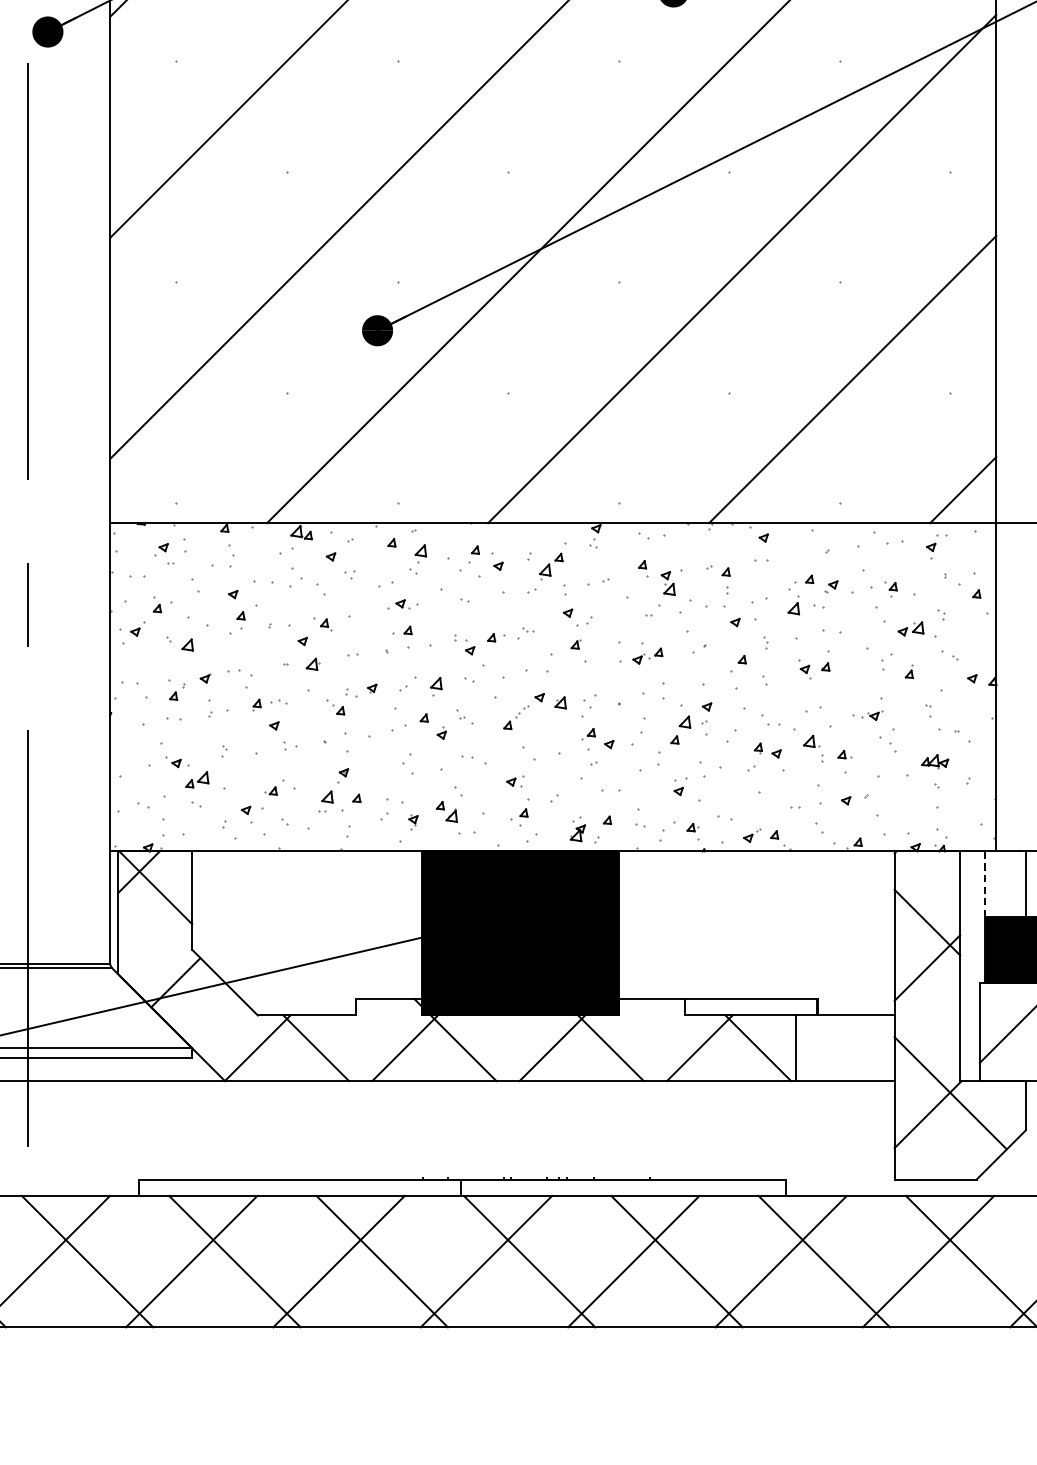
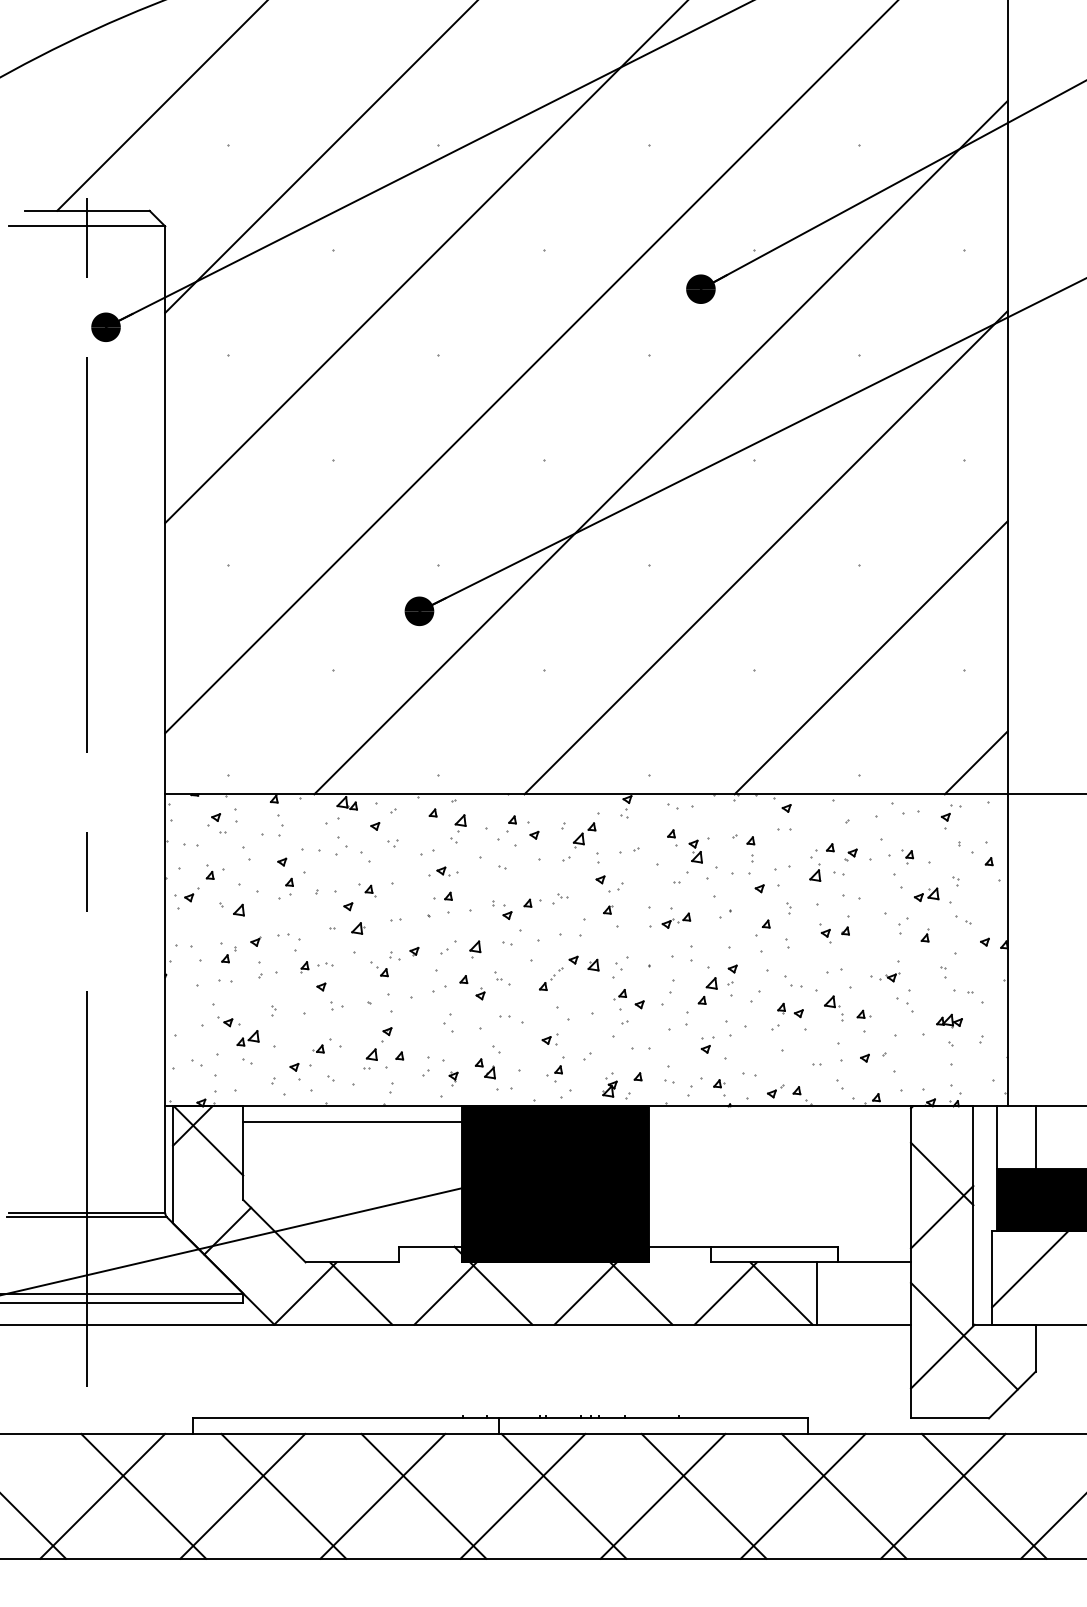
line: (307, 867) -> (352, 1121), added
line: (984, 884) -> (996, 1137), dashed -> solid

